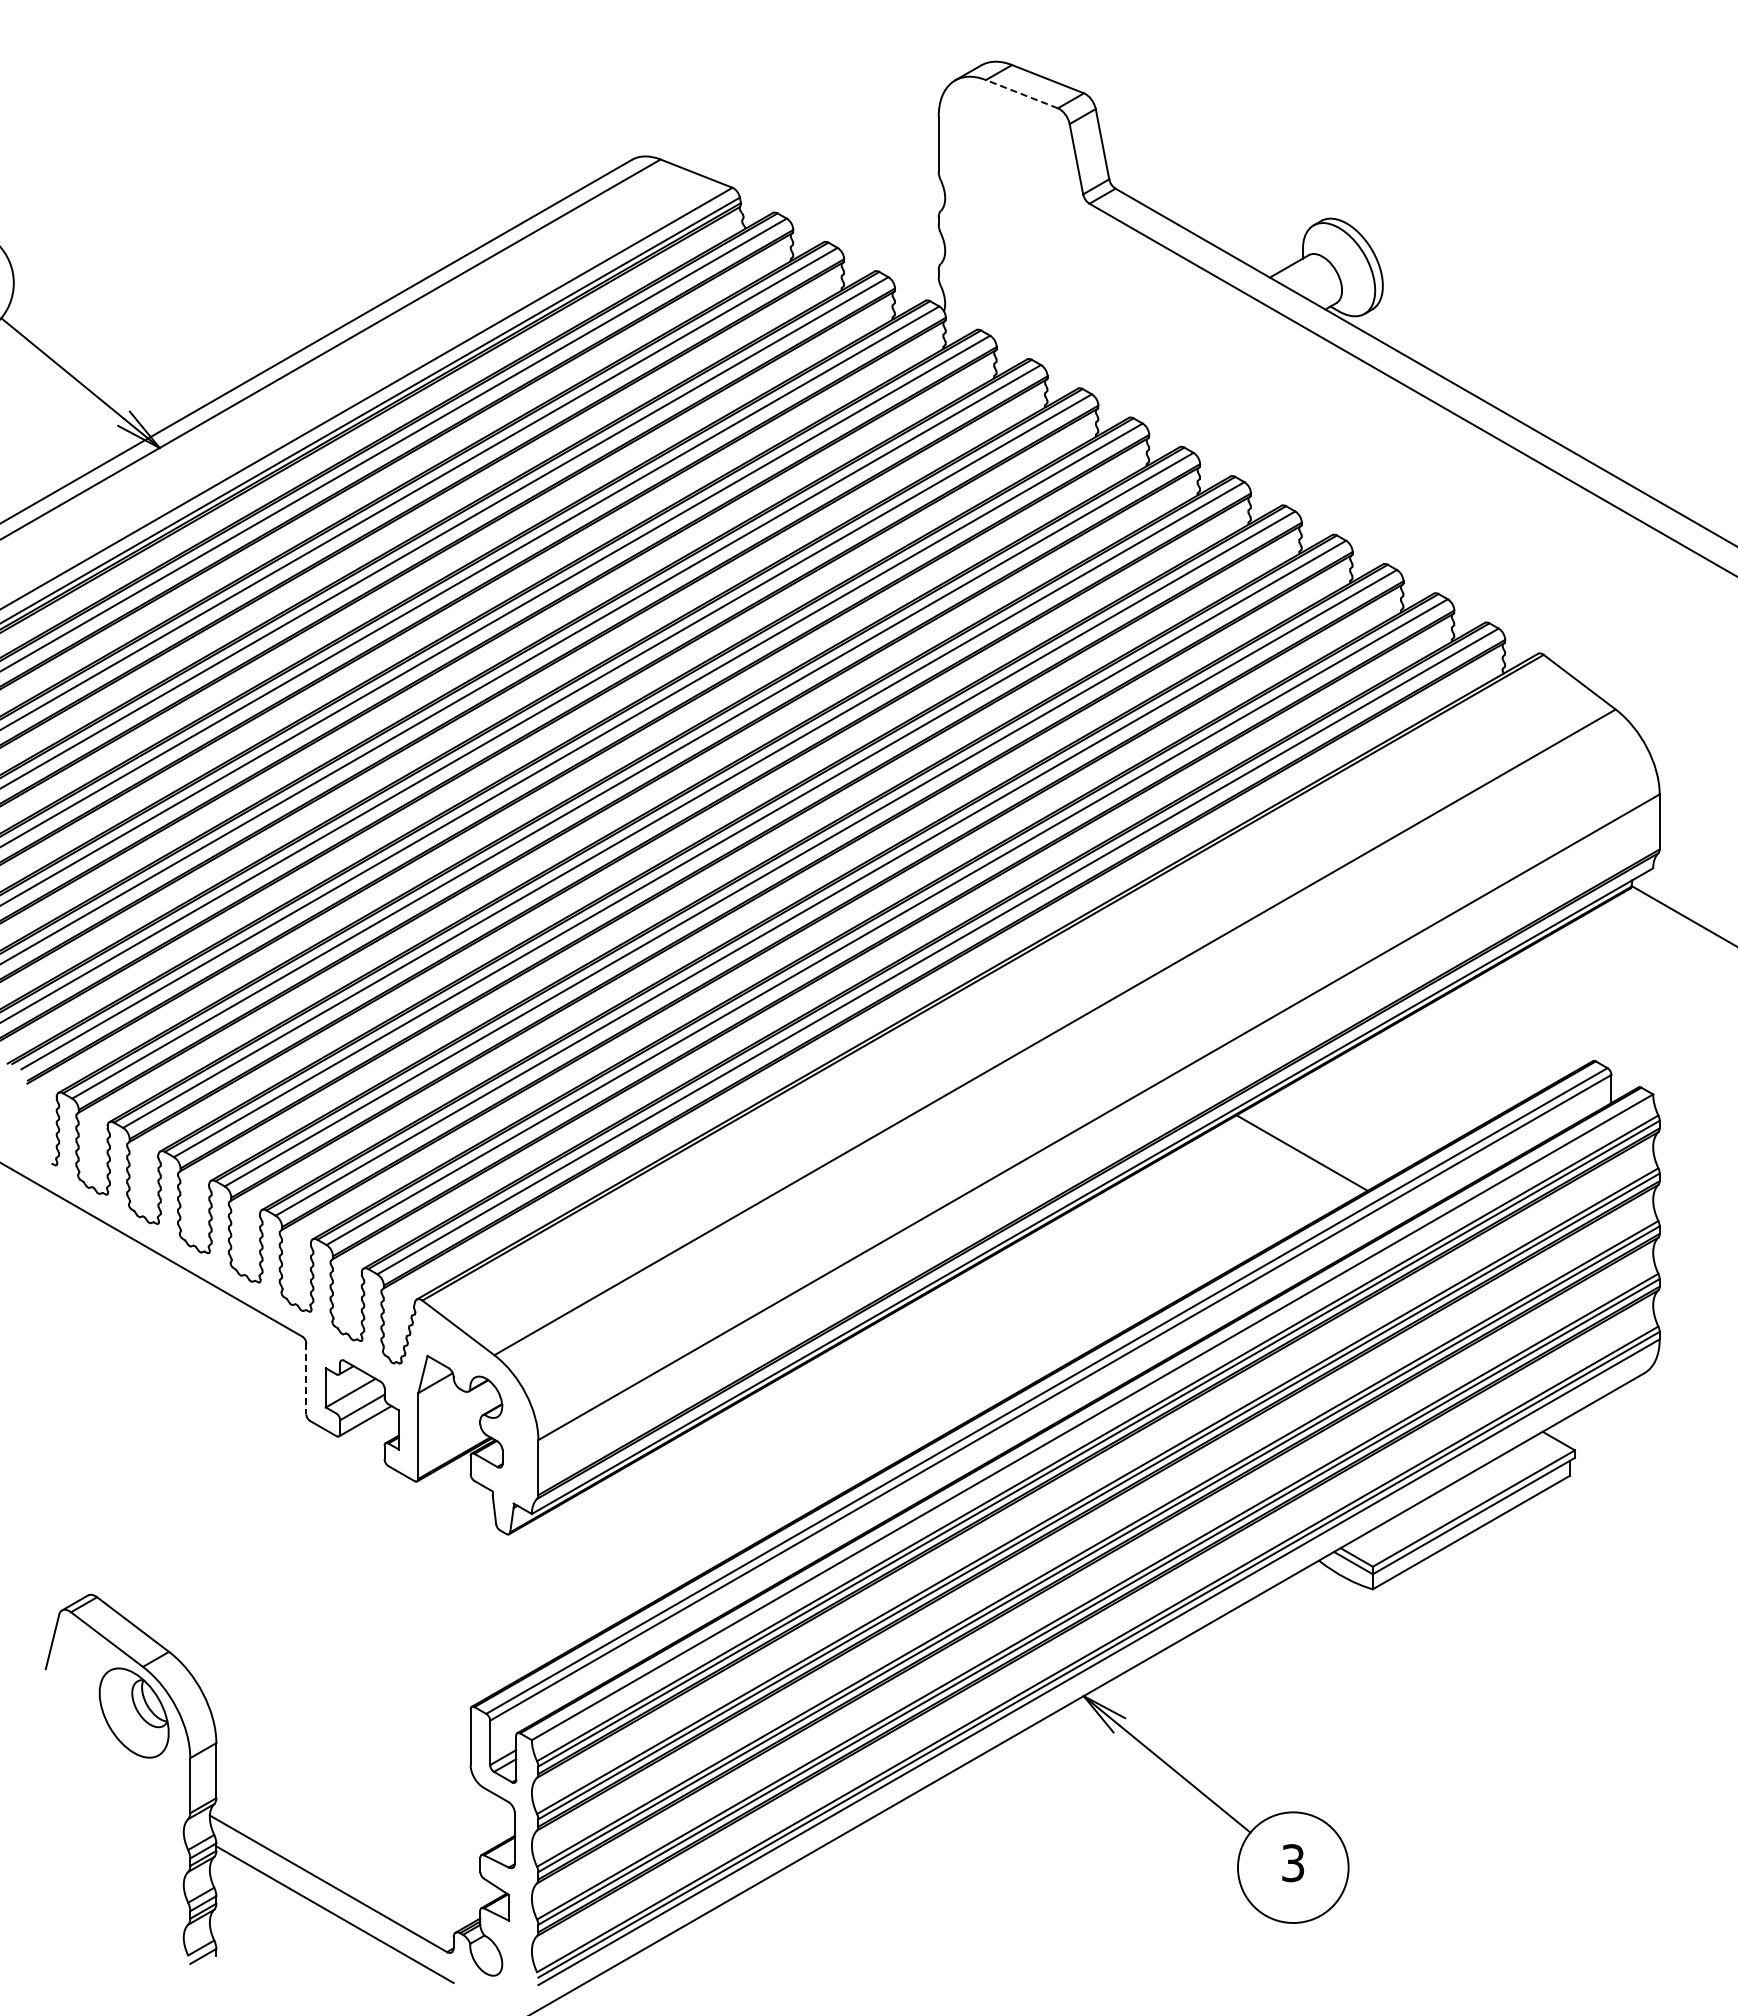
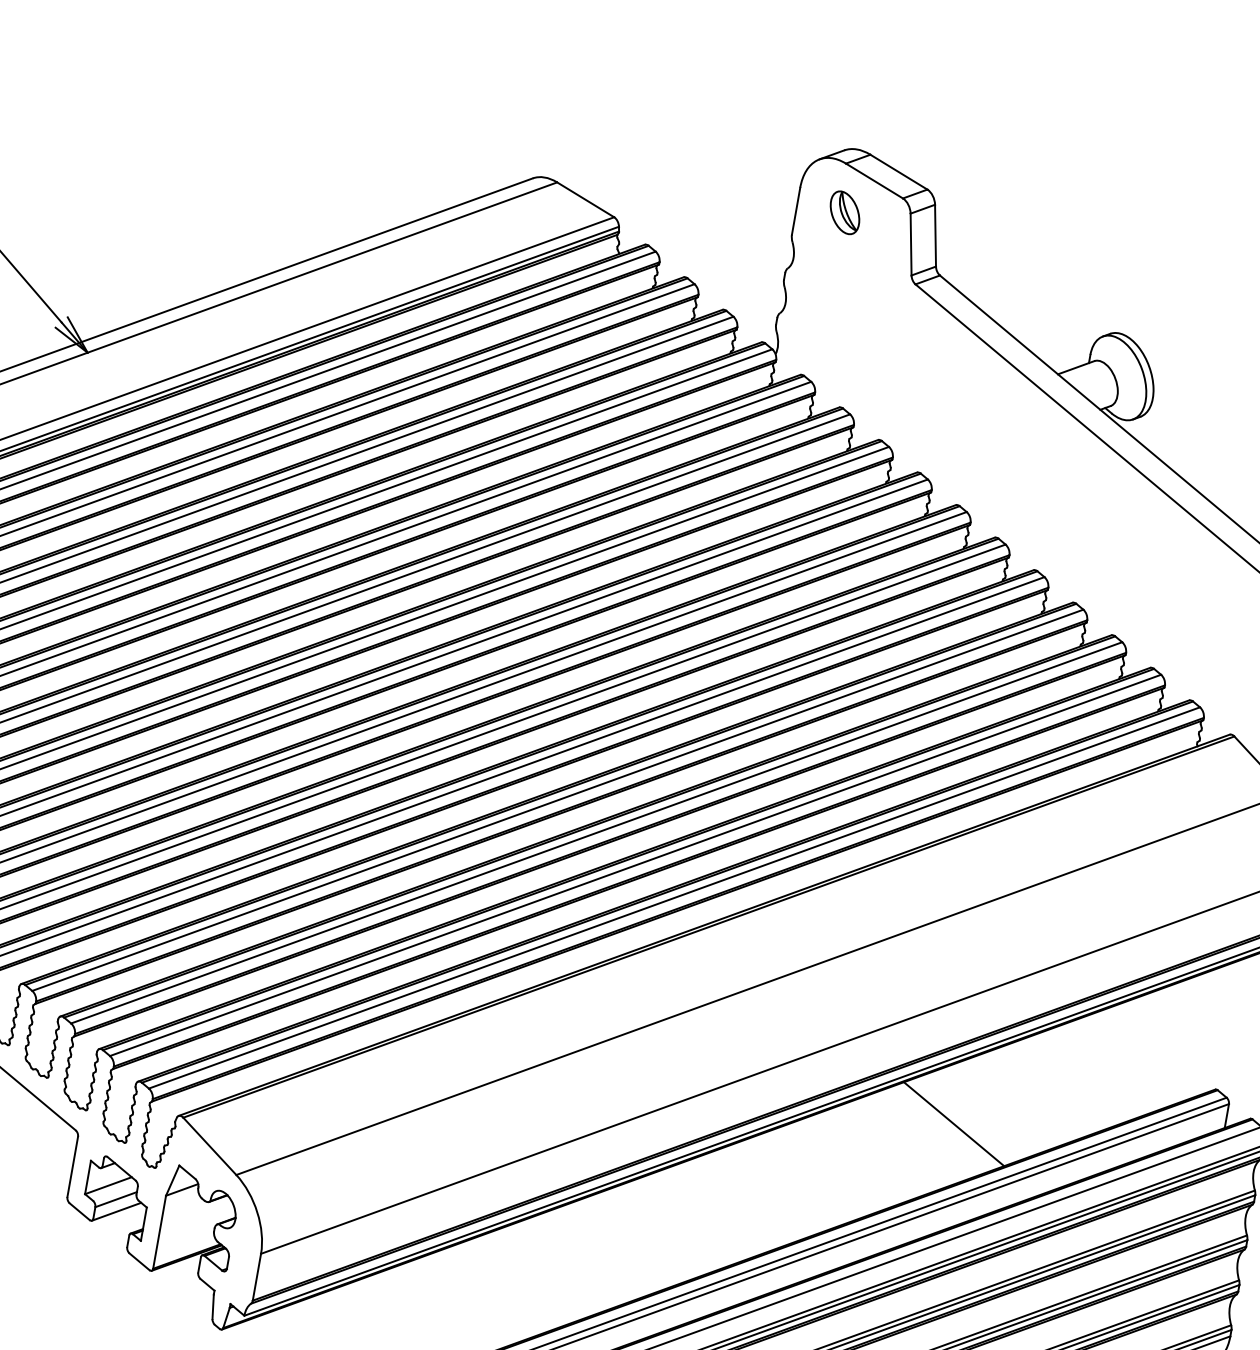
line: (1021, 94) -> (874, 181), dashed -> solid
part: (994, 135) -> (844, 212), added
line: (306, 1379) -> (72, 1167), dashed -> solid

